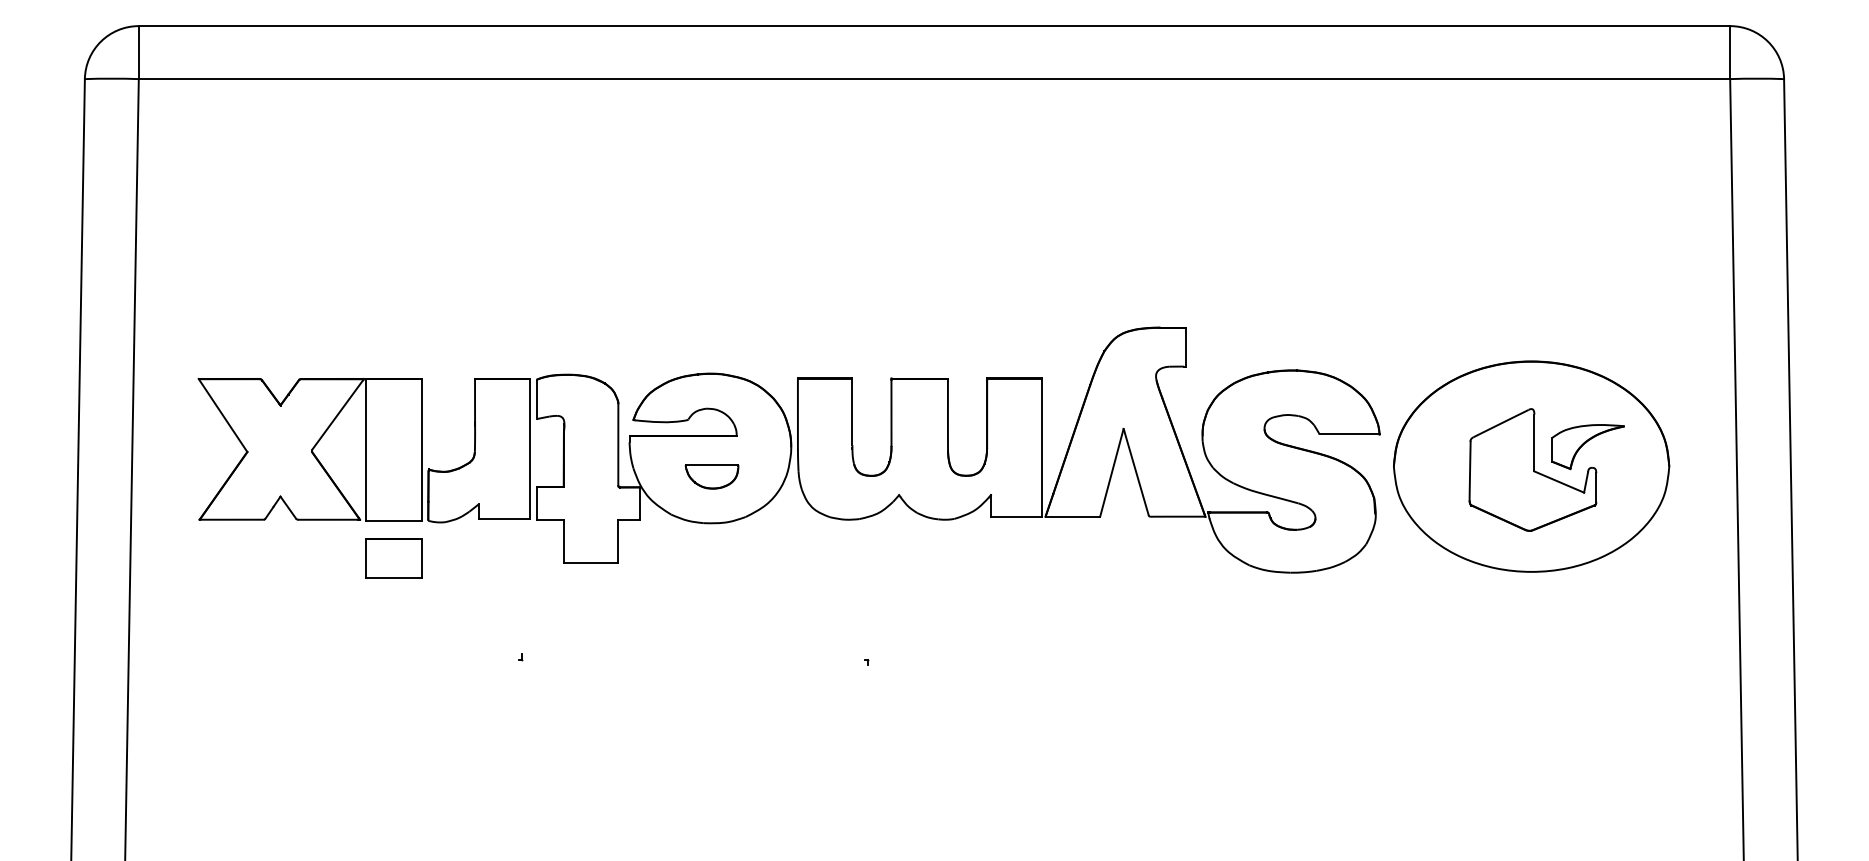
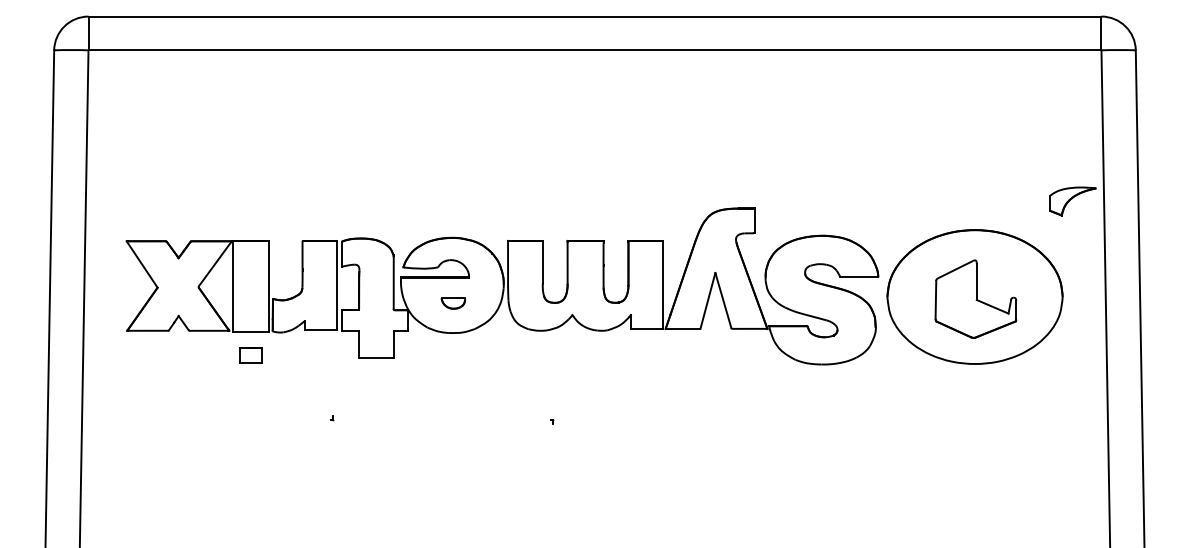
part: (1587, 446) -> (1072, 201), moved
part: (712, 476) -> (453, 303), size x0.7
part: (393, 558) -> (250, 355), size x0.6

